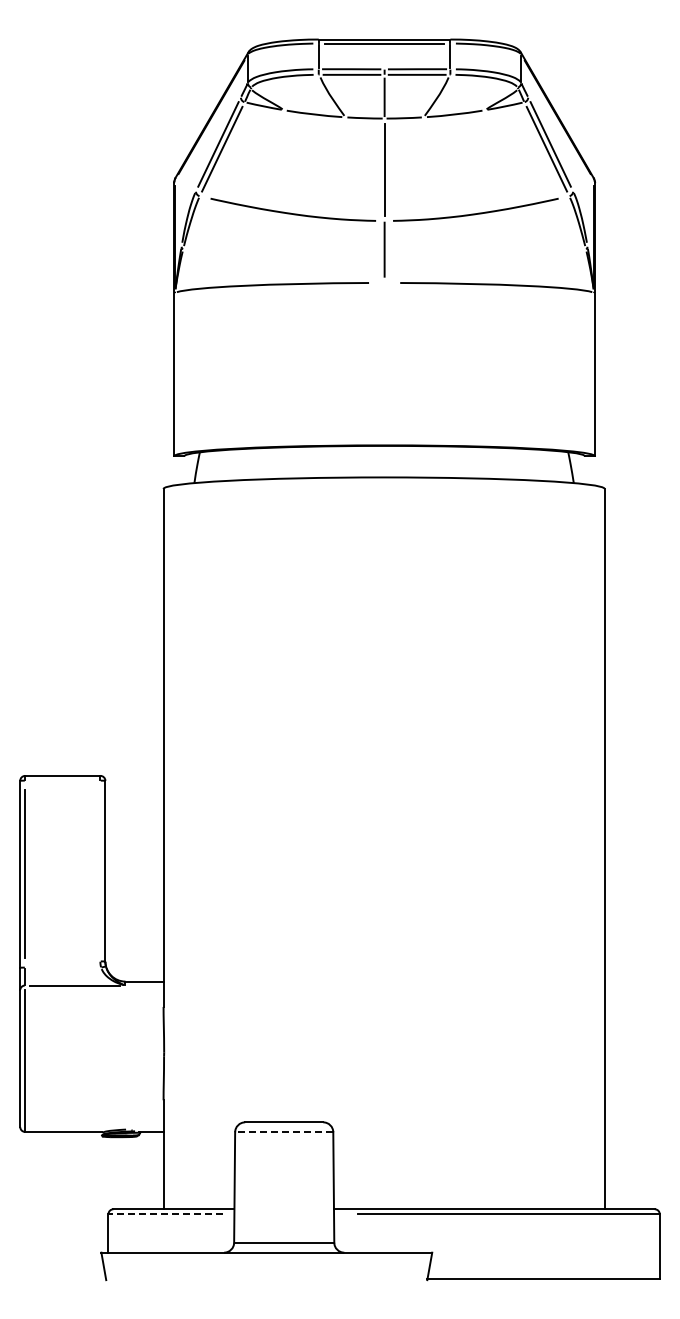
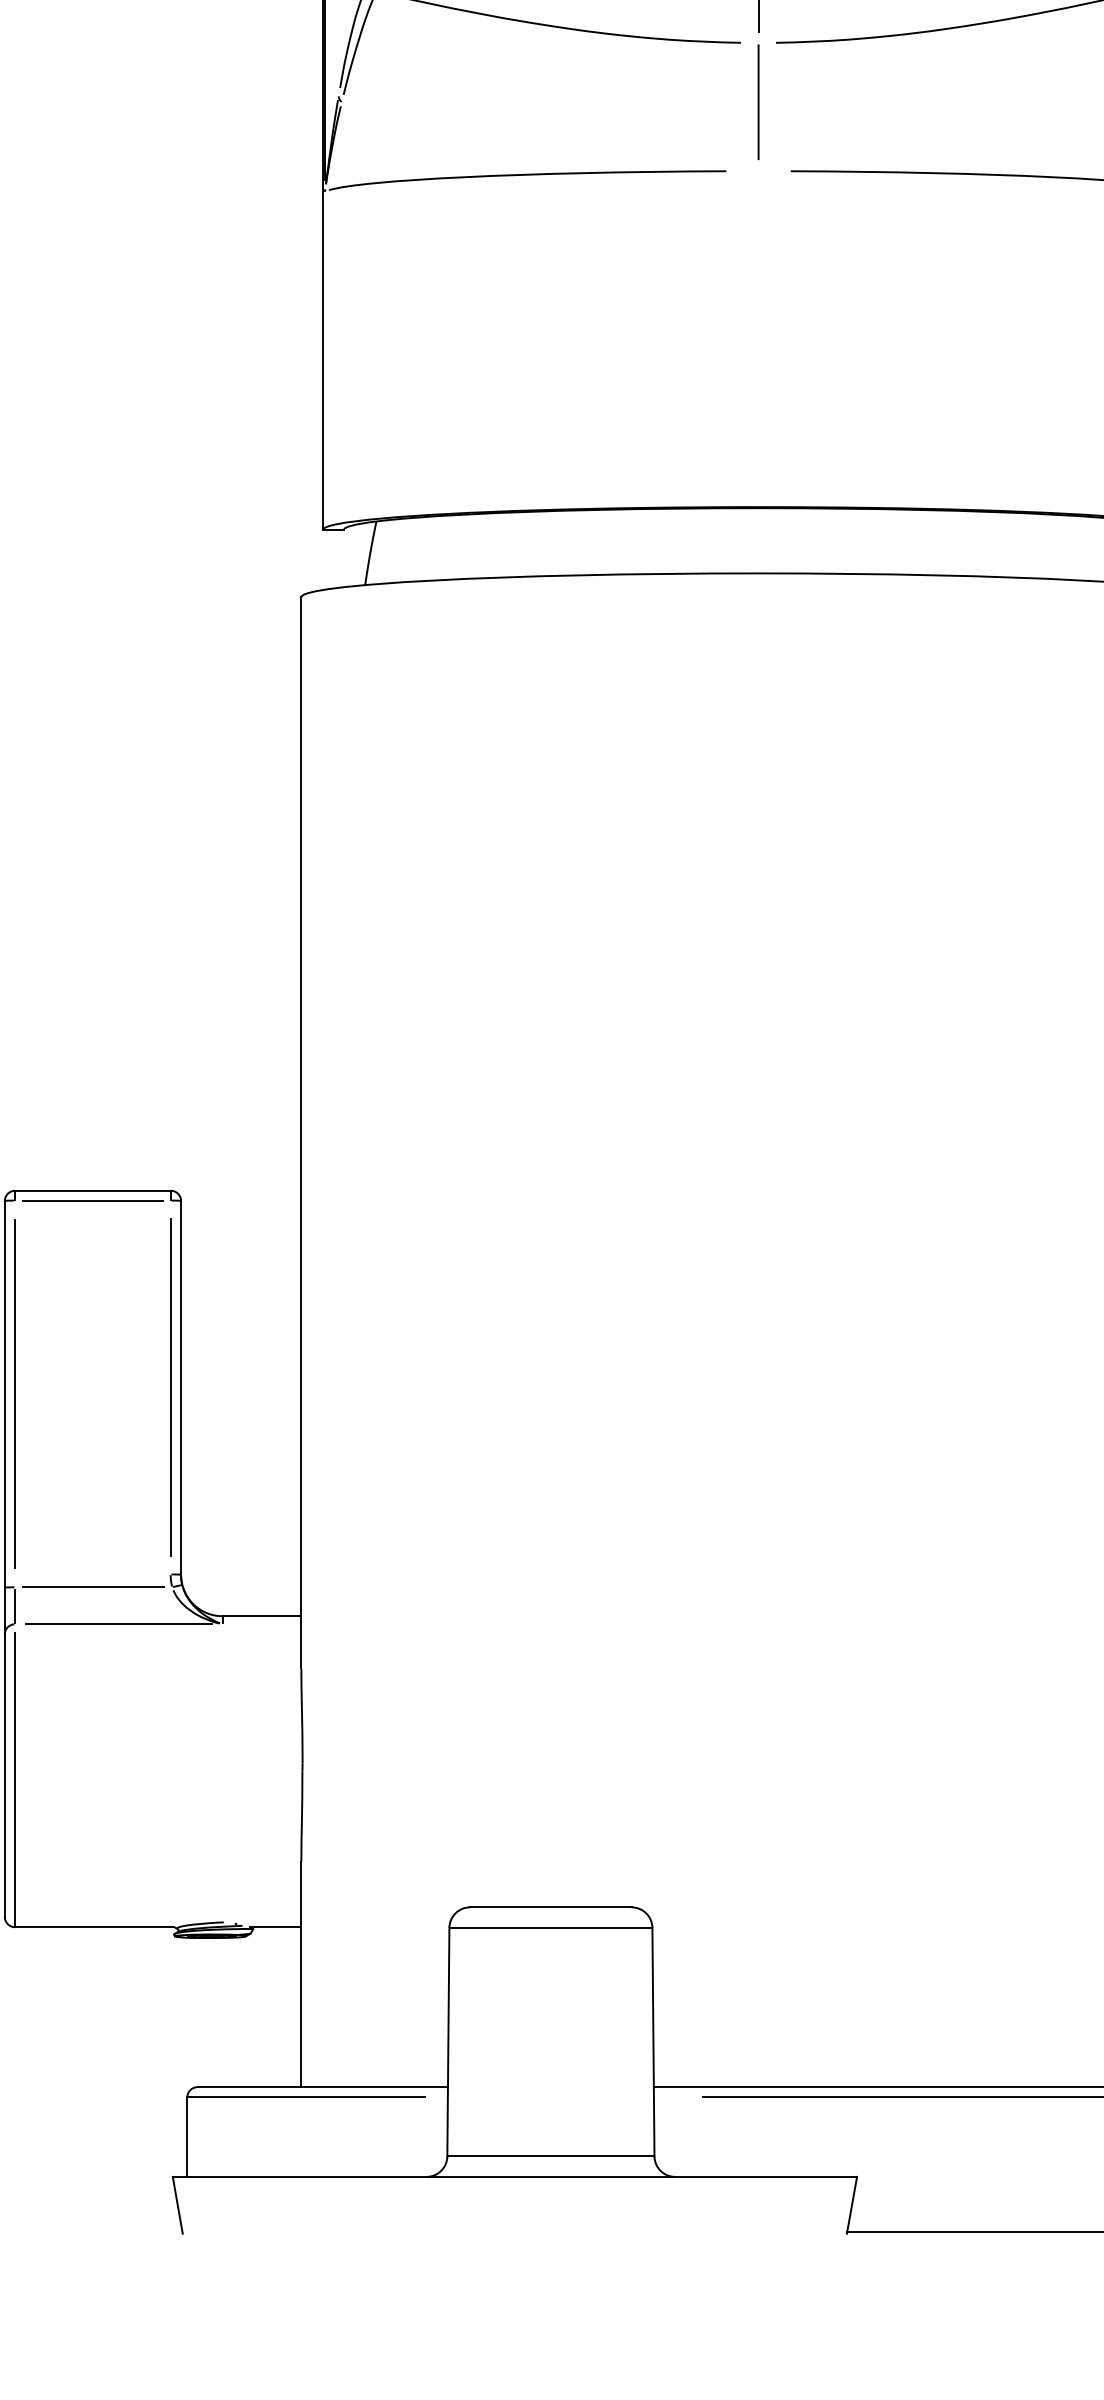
line: (62, 780) -> (92, 1200), added
line: (100, 870) -> (170, 1386), added
line: (63, 967) -> (94, 1587), added
line: (283, 1132) -> (549, 1928), dashed -> solid
line: (165, 1214) -> (305, 2097), dashed -> solid

